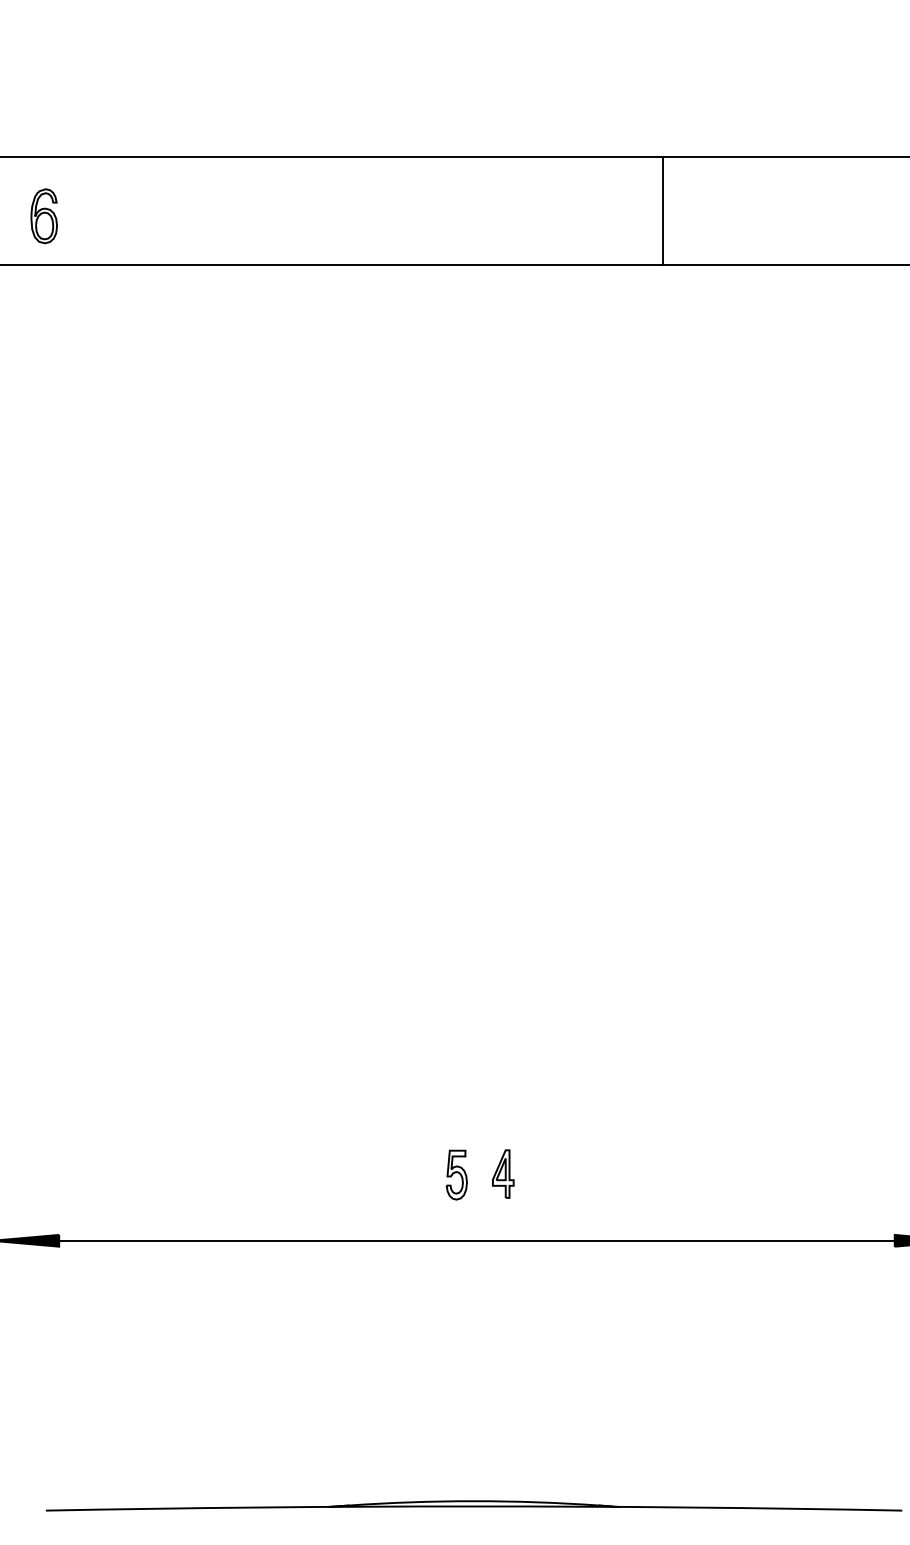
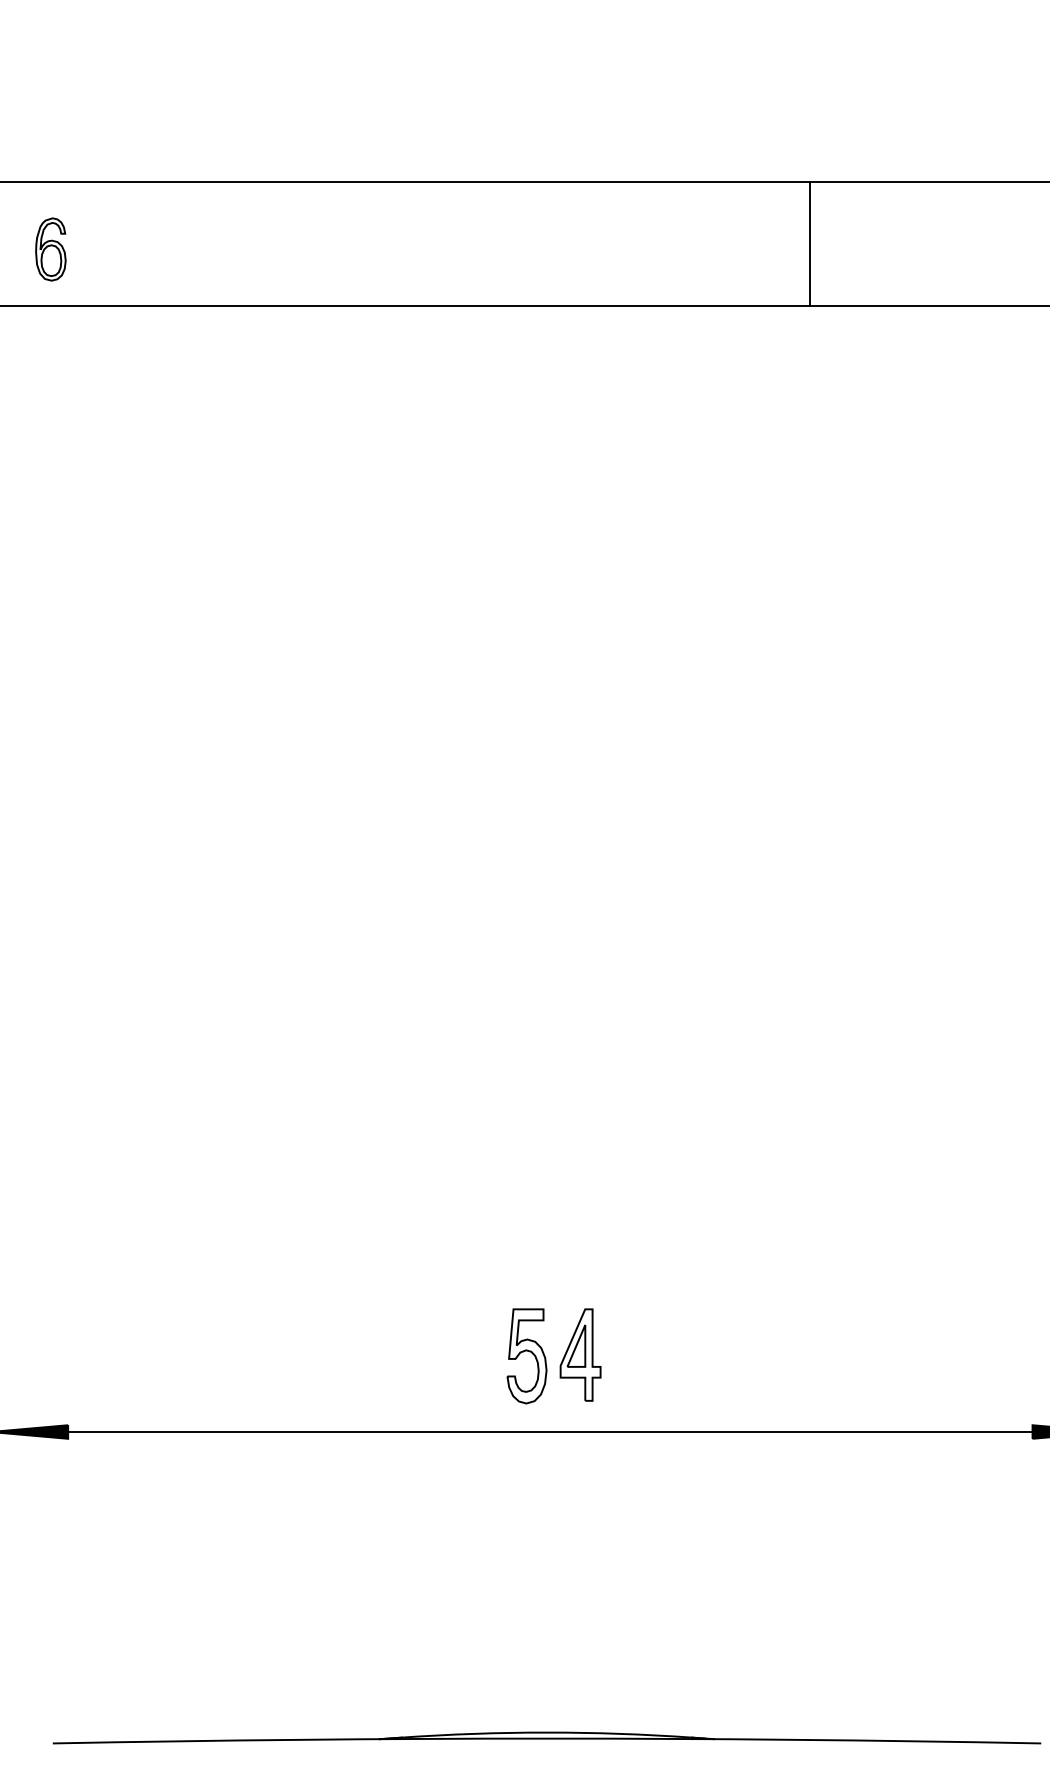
line: (662, 211) -> (809, 243), moved
part: (503, 1173) -> (580, 1354), size x1.67
part: (456, 1174) -> (526, 1355), size x1.67

